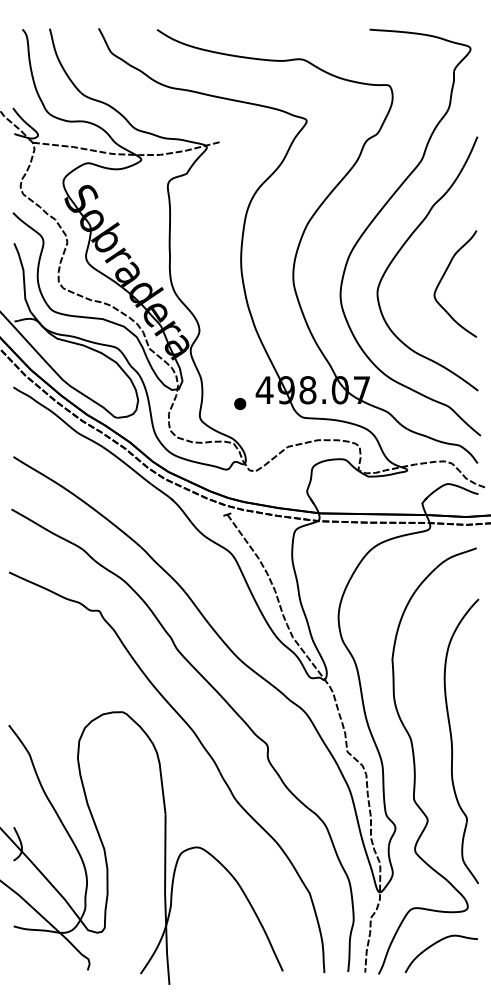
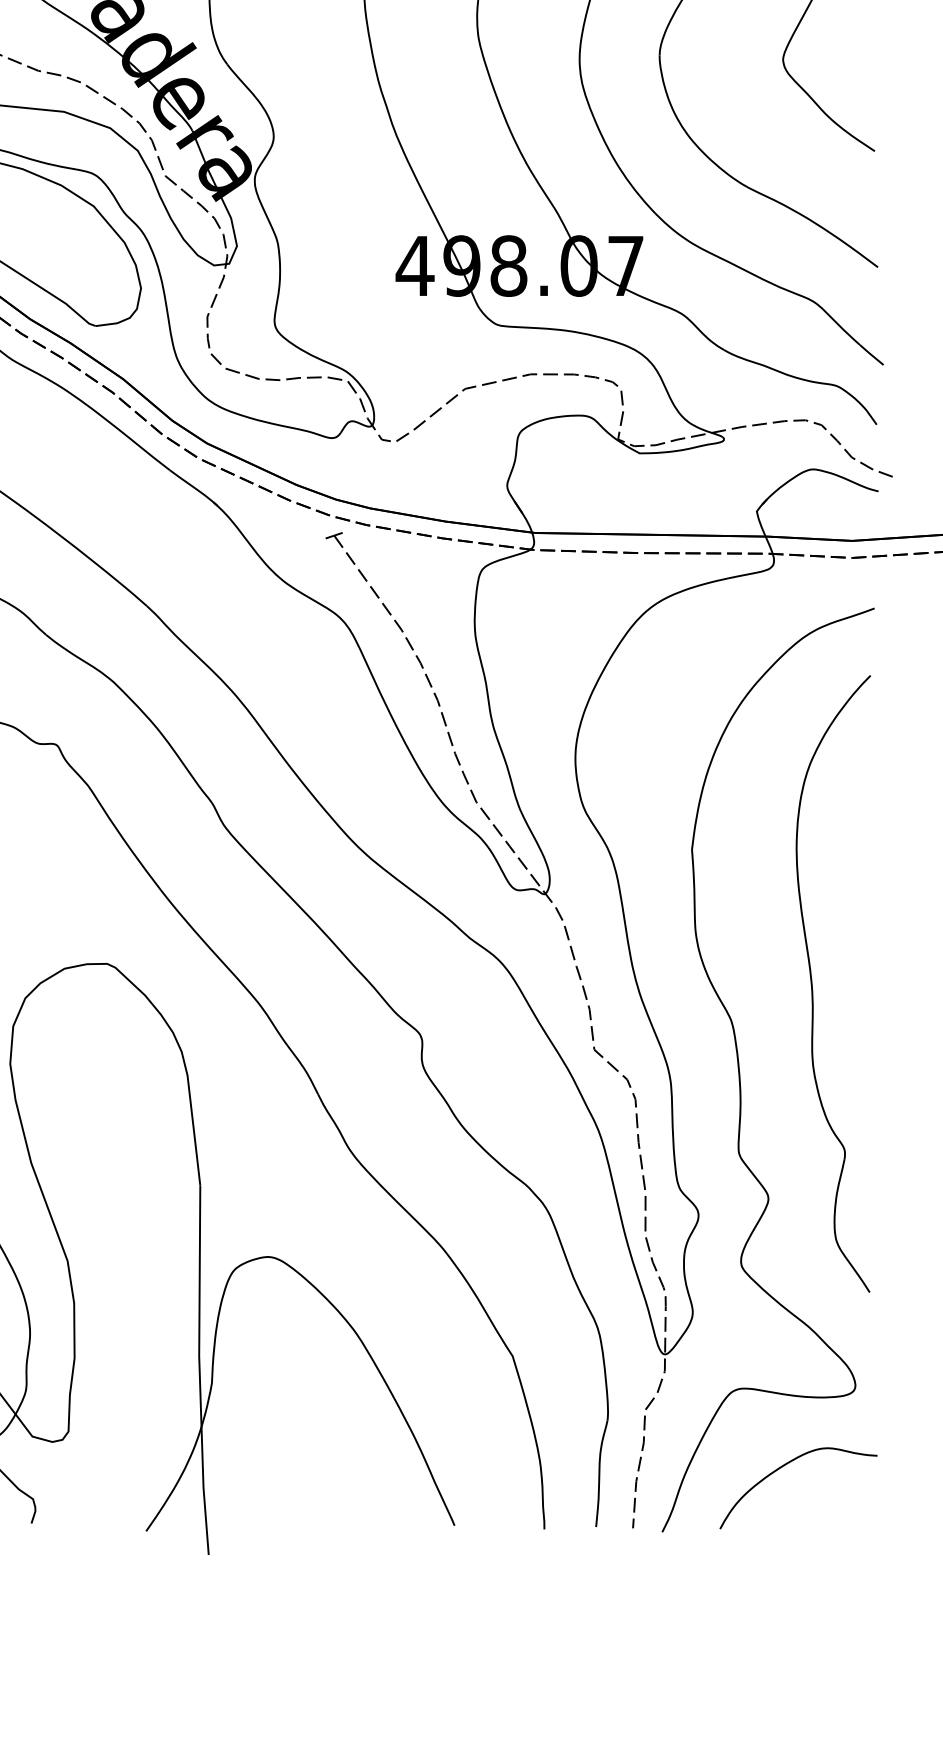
part: (240, 403) -> (362, 294), removed
part: (452, 740) -> (813, 981), moved

